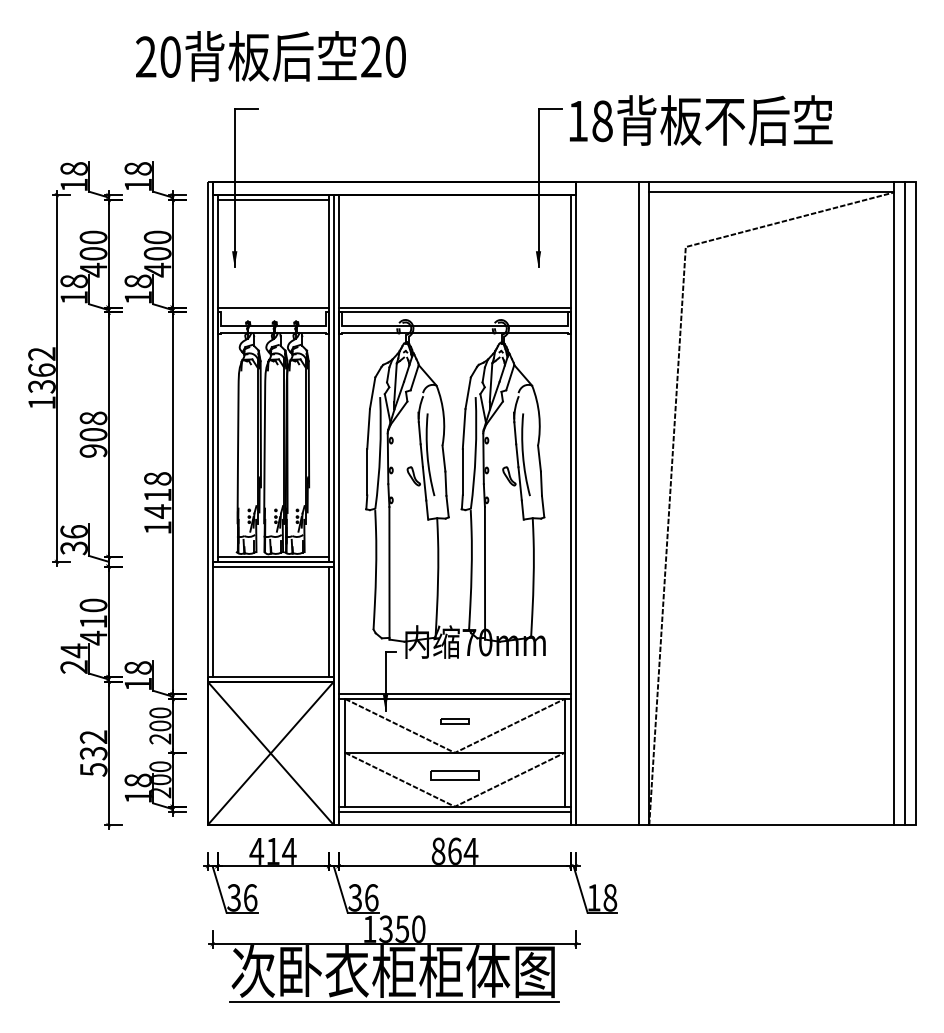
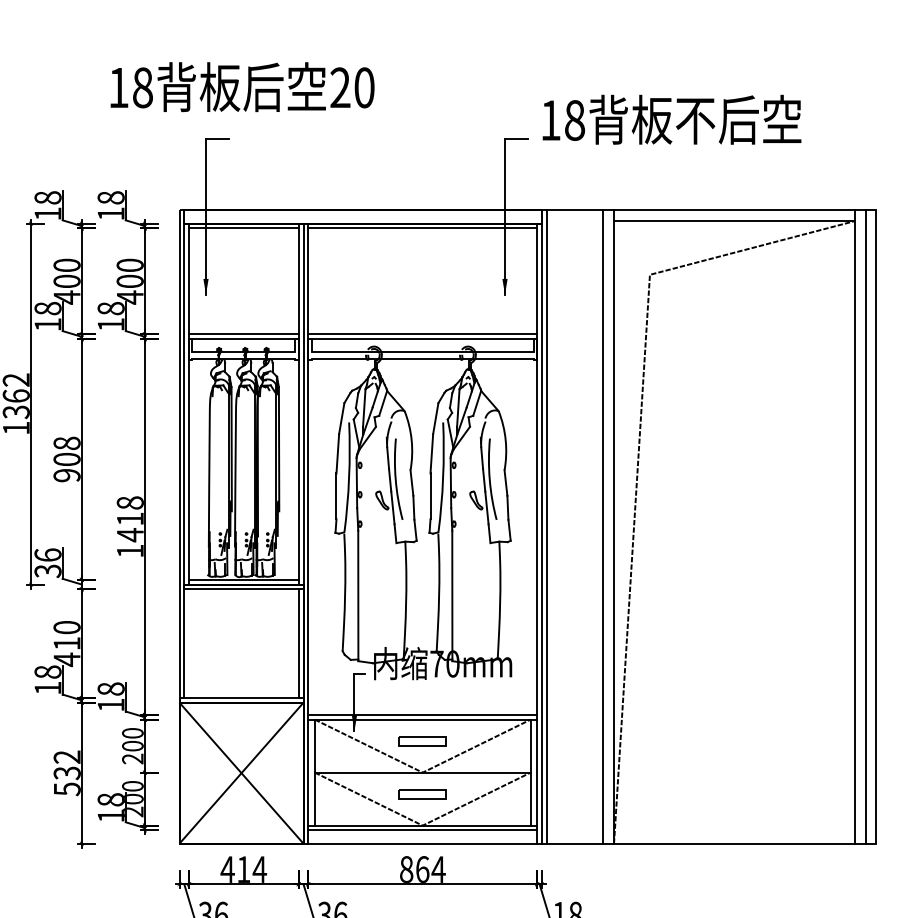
text: (158, 56) -> (130, 87), 20 -> 18
text: (701, 120) -> (672, 119), moved
line: (454, 199) -> (422, 228), added
line: (272, 312) -> (243, 339), added
line: (580, 503) -> (546, 527), added
text: (73, 658) -> (47, 679), 24 -> 18
part: (454, 721) -> (422, 741), size x1.67

